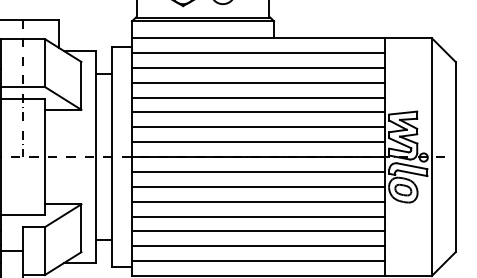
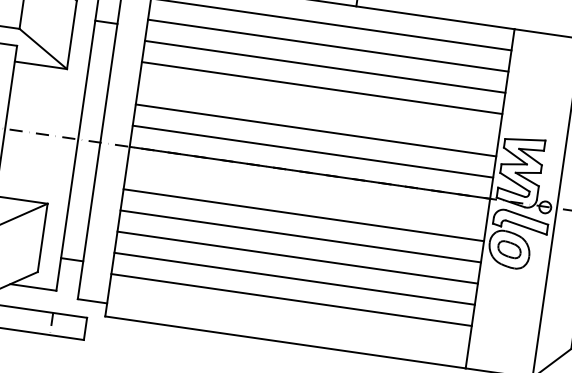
line: (258, 112) -> (318, 109), removed
line: (258, 171) -> (306, 193), removed
line: (258, 261) -> (288, 321), removed

